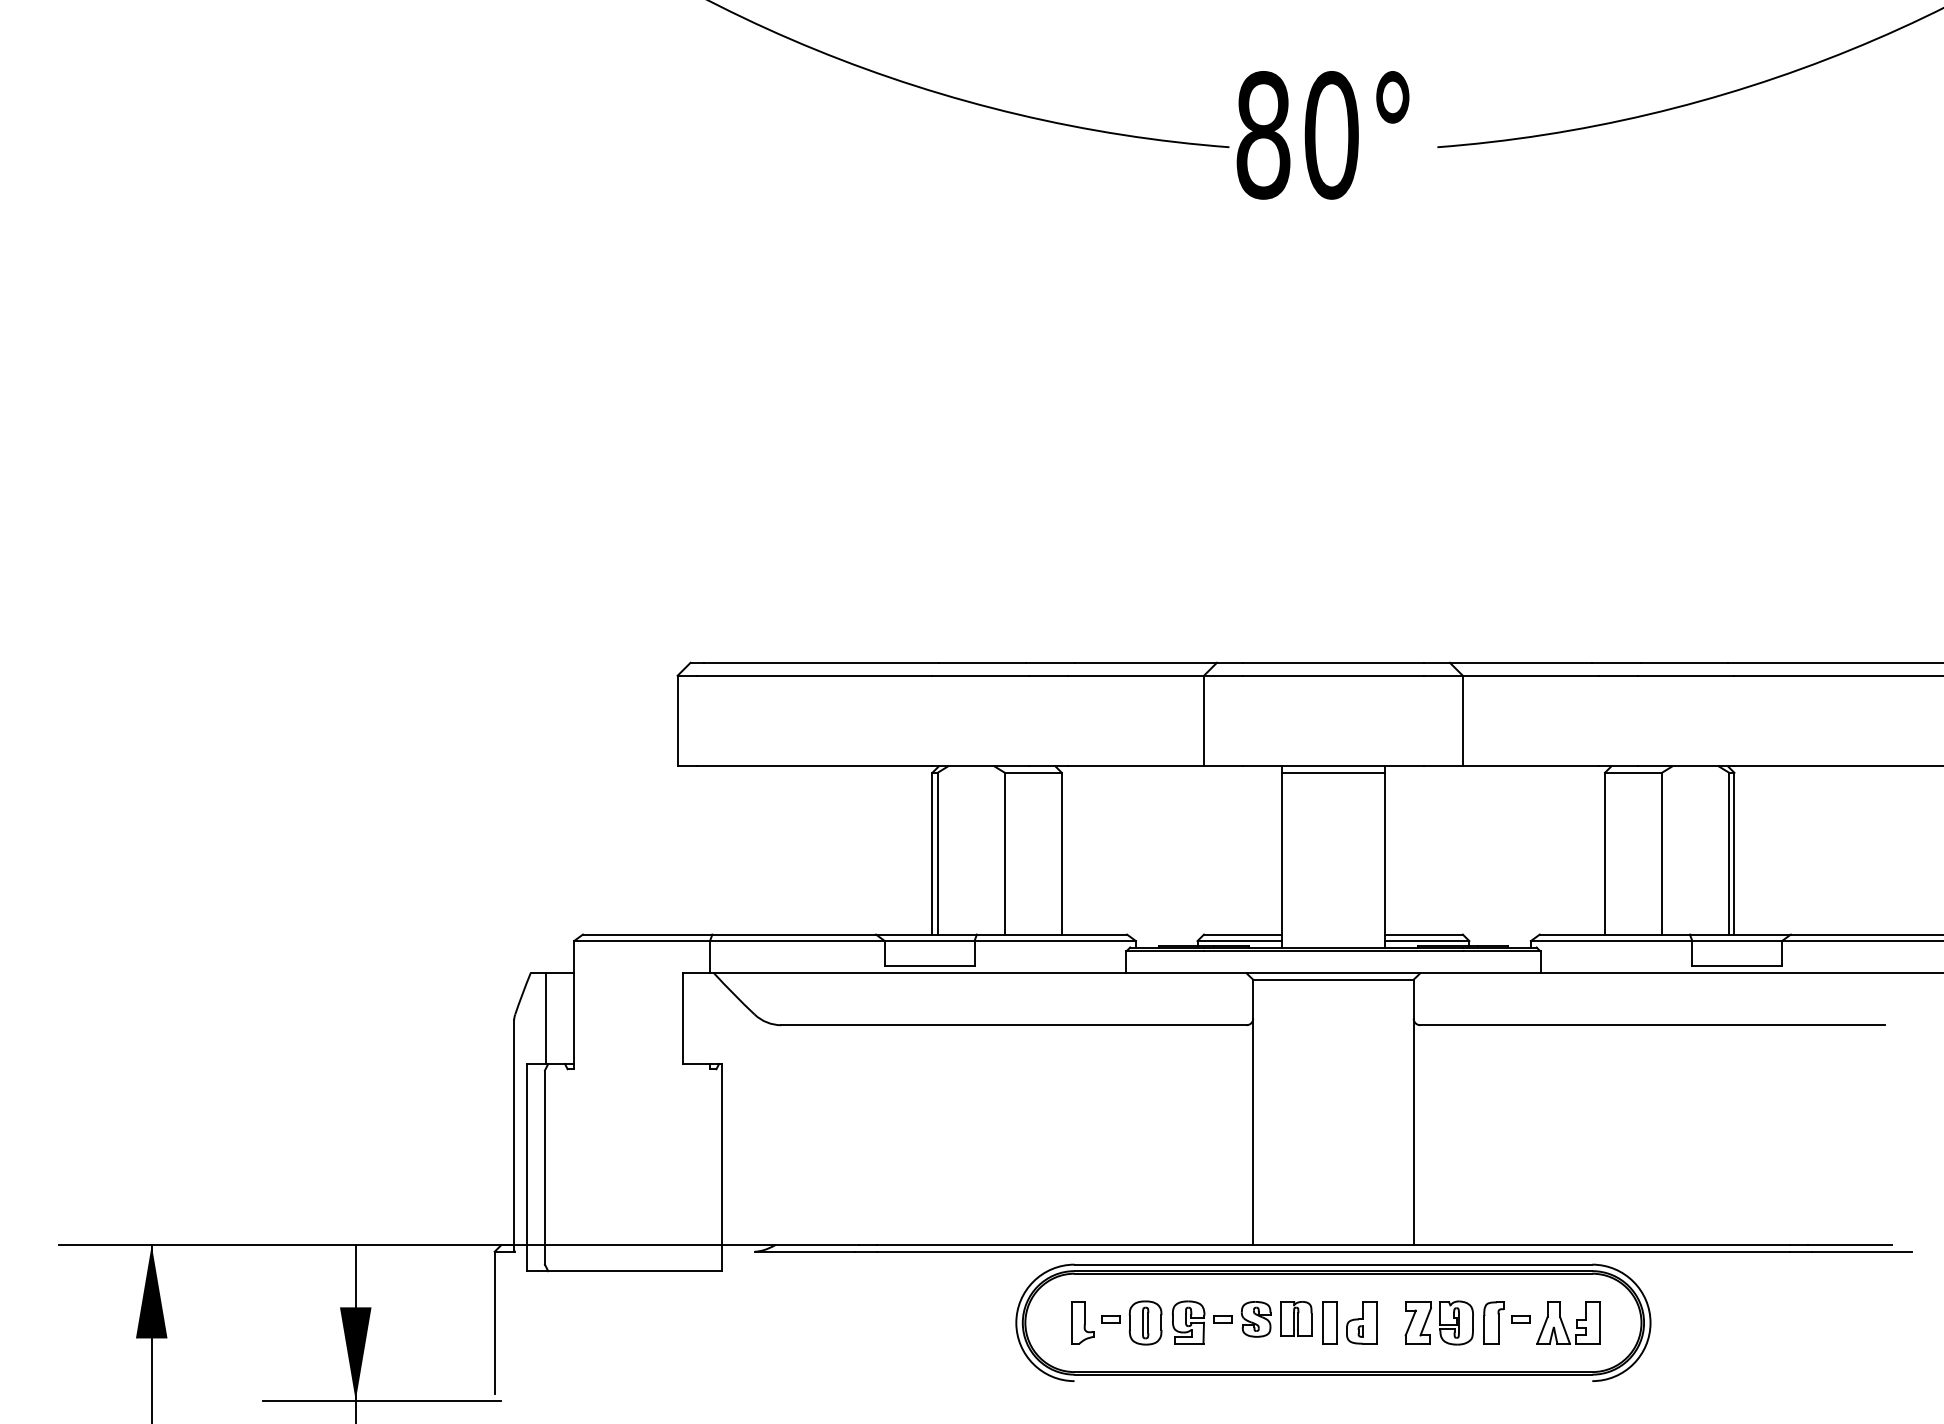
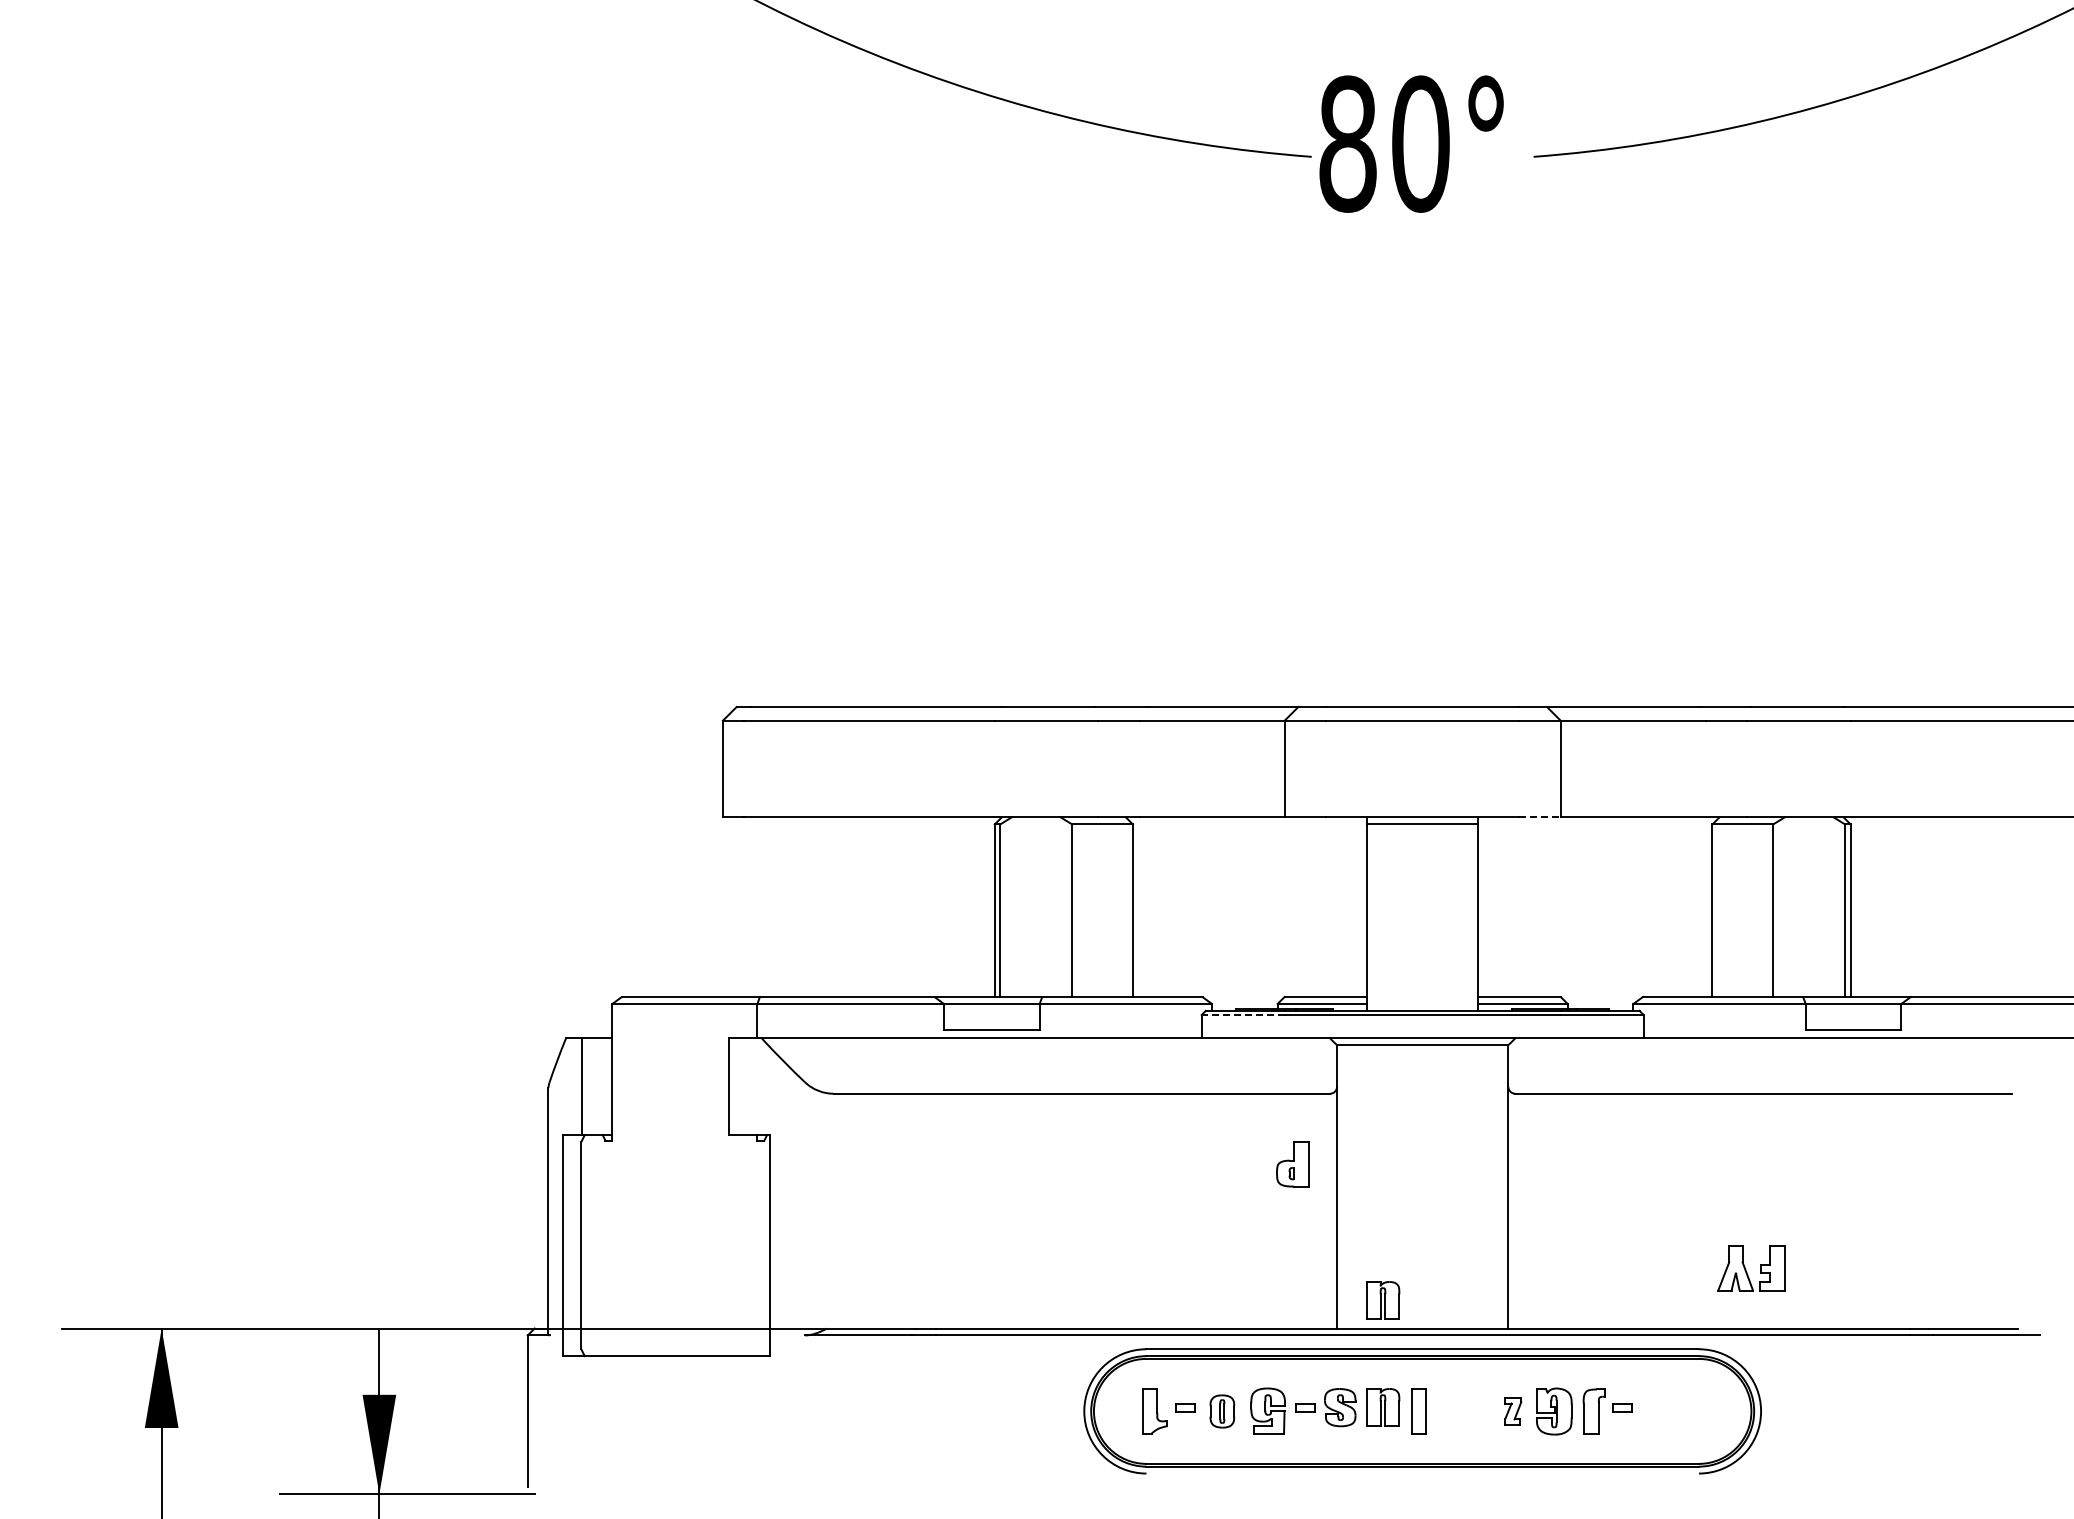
line: (1443, 766) -> (1540, 817), solid -> dashed
line: (1164, 951) -> (1242, 1015), solid -> dashed
part: (1296, 1218) -> (1383, 1300), added
part: (1145, 1322) -> (1222, 1411), size x0.7
part: (1361, 1322) -> (1292, 1164), moved
part: (1417, 1322) -> (1512, 1411), size x0.6
part: (1568, 1322) -> (1751, 1268), moved

